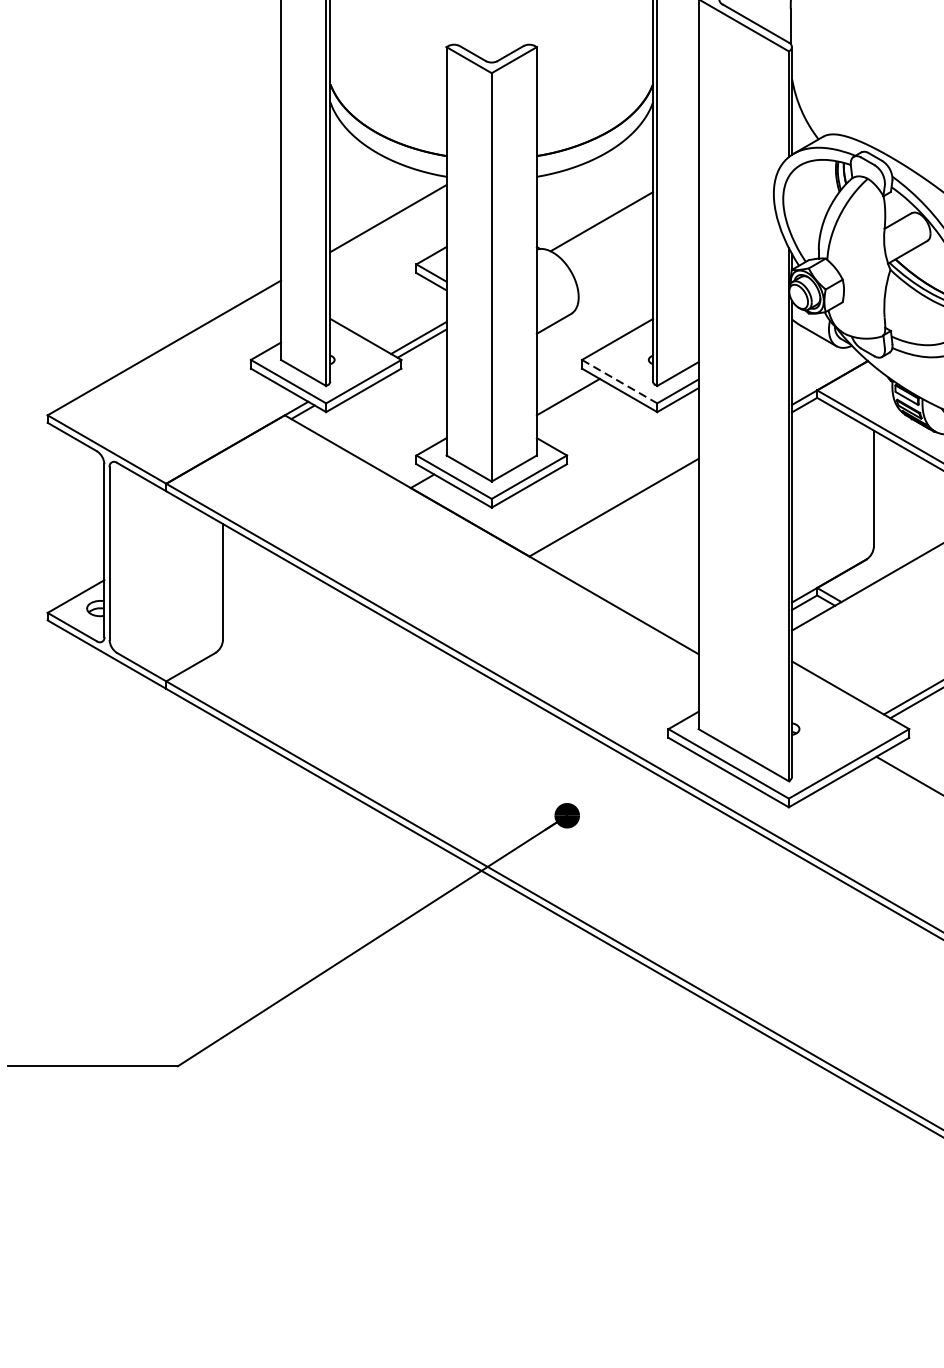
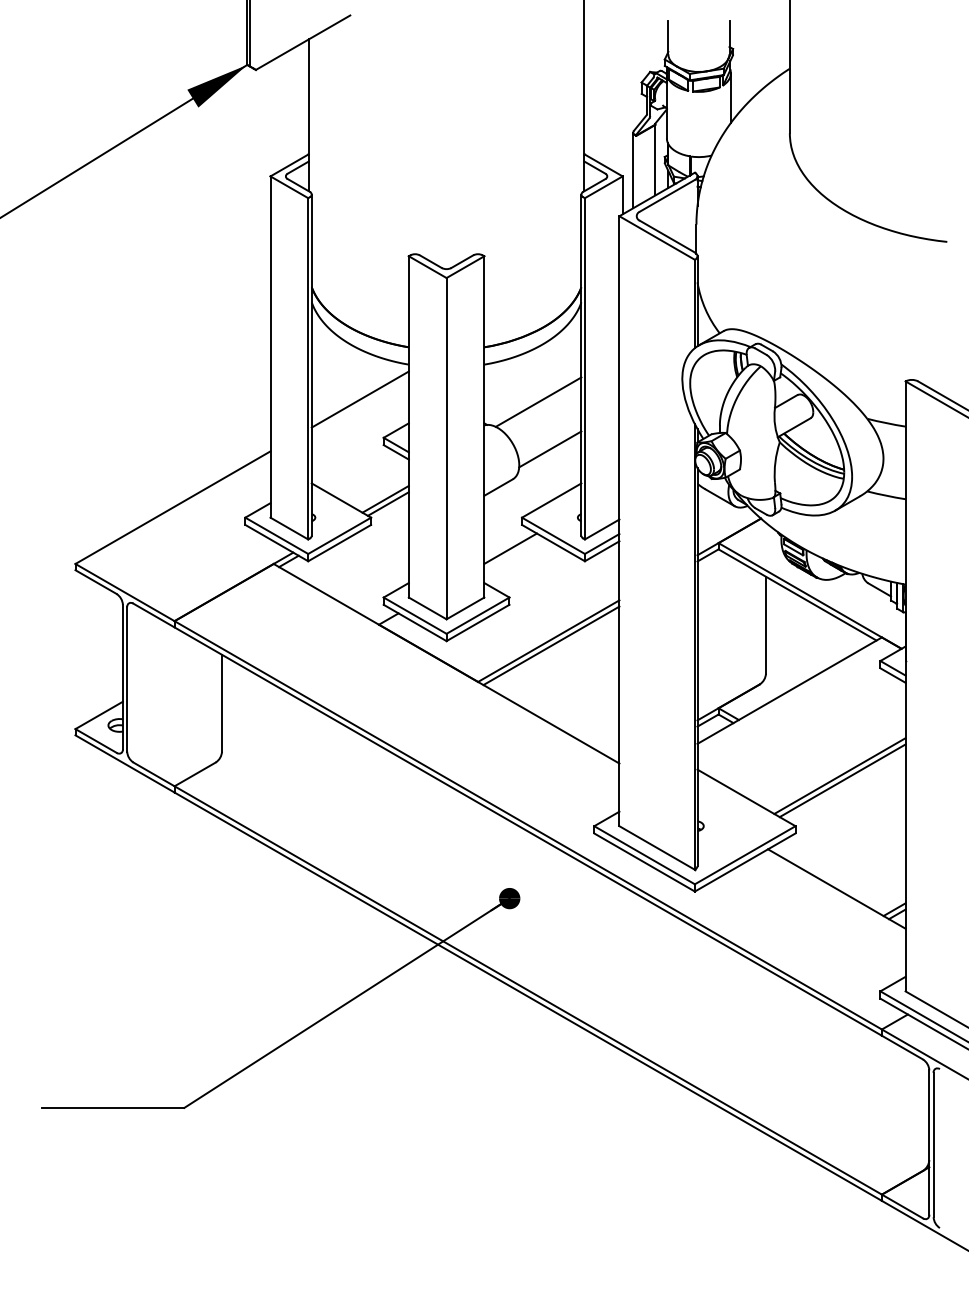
line: (616, 278) -> (550, 449), added
line: (619, 382) -> (553, 536), dashed -> solid
line: (617, 512) -> (551, 645), added

